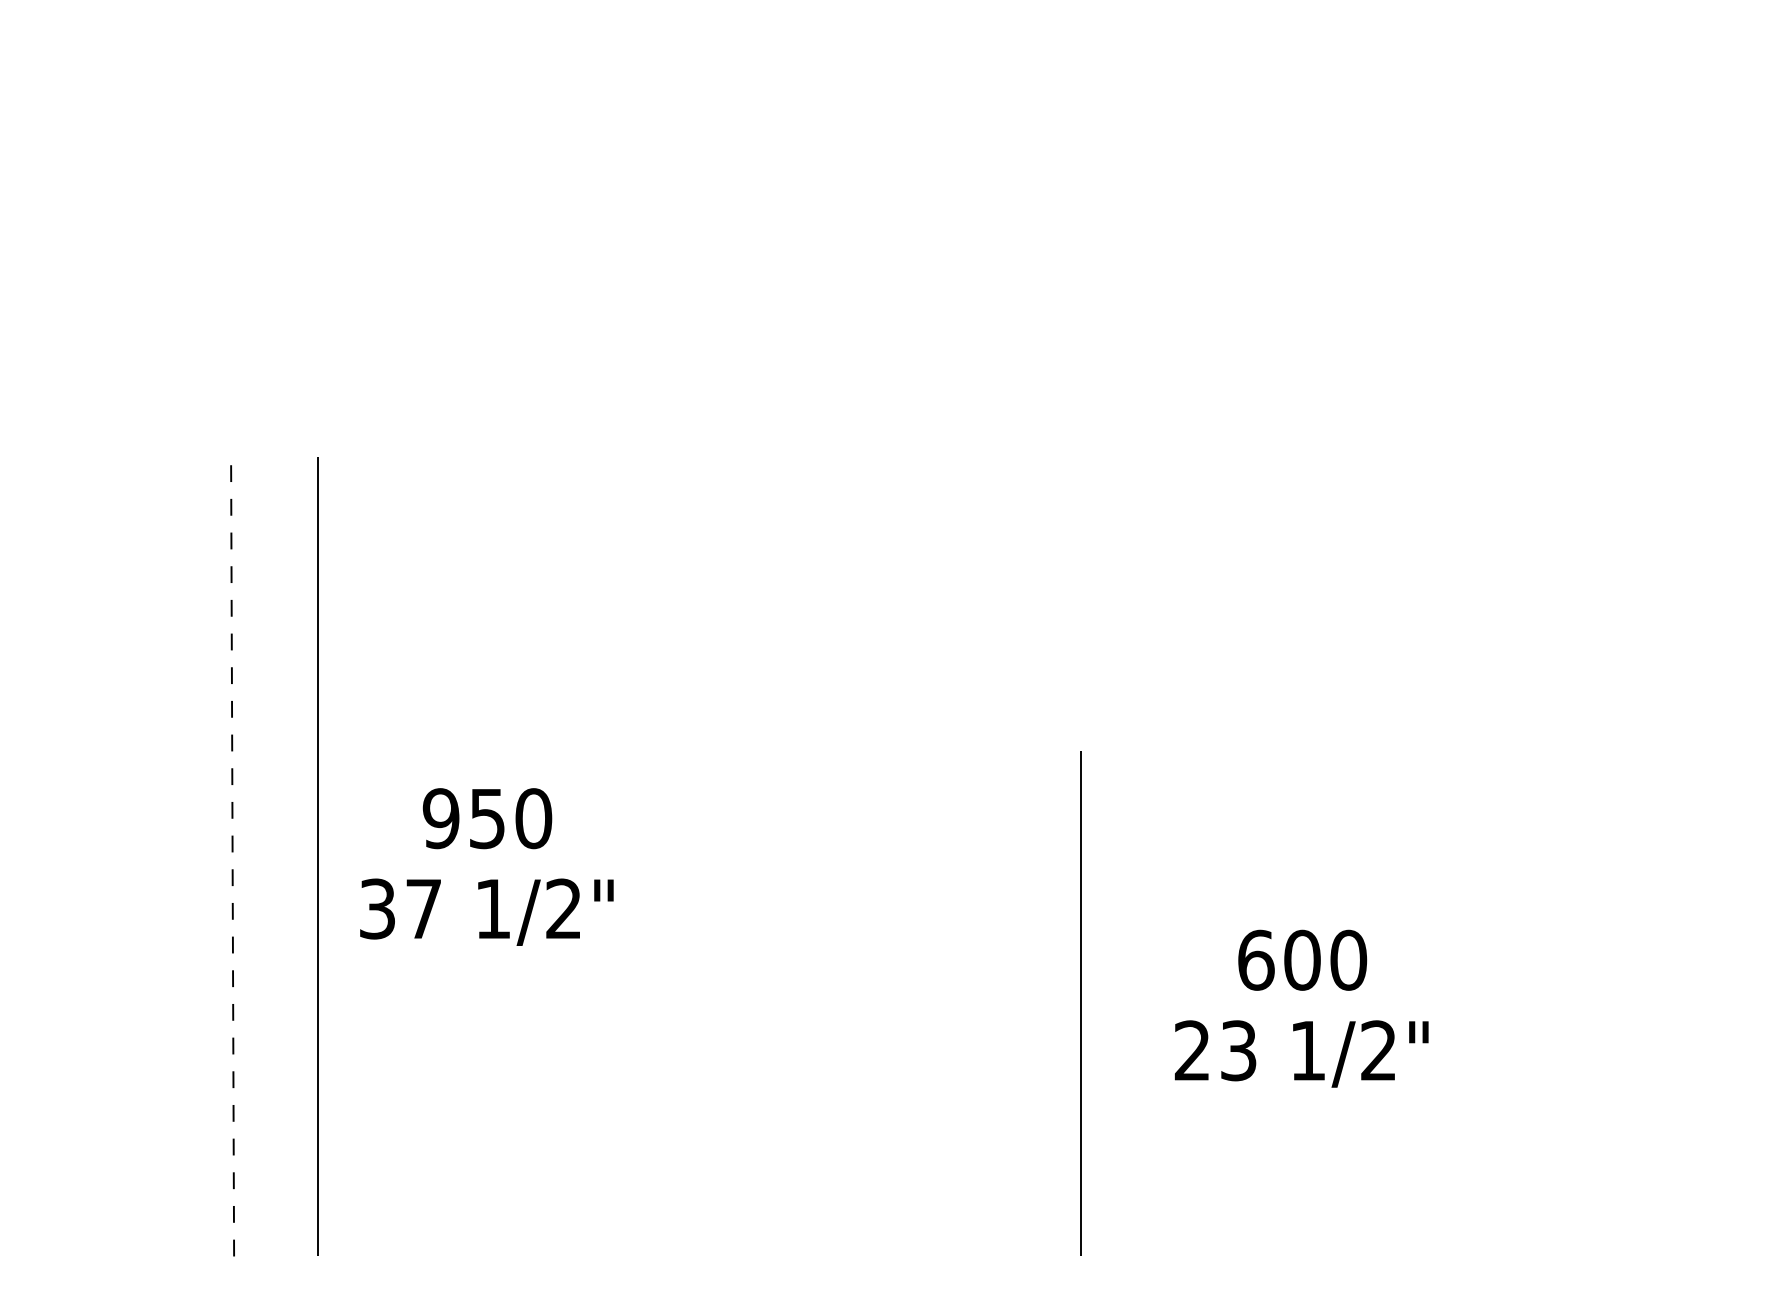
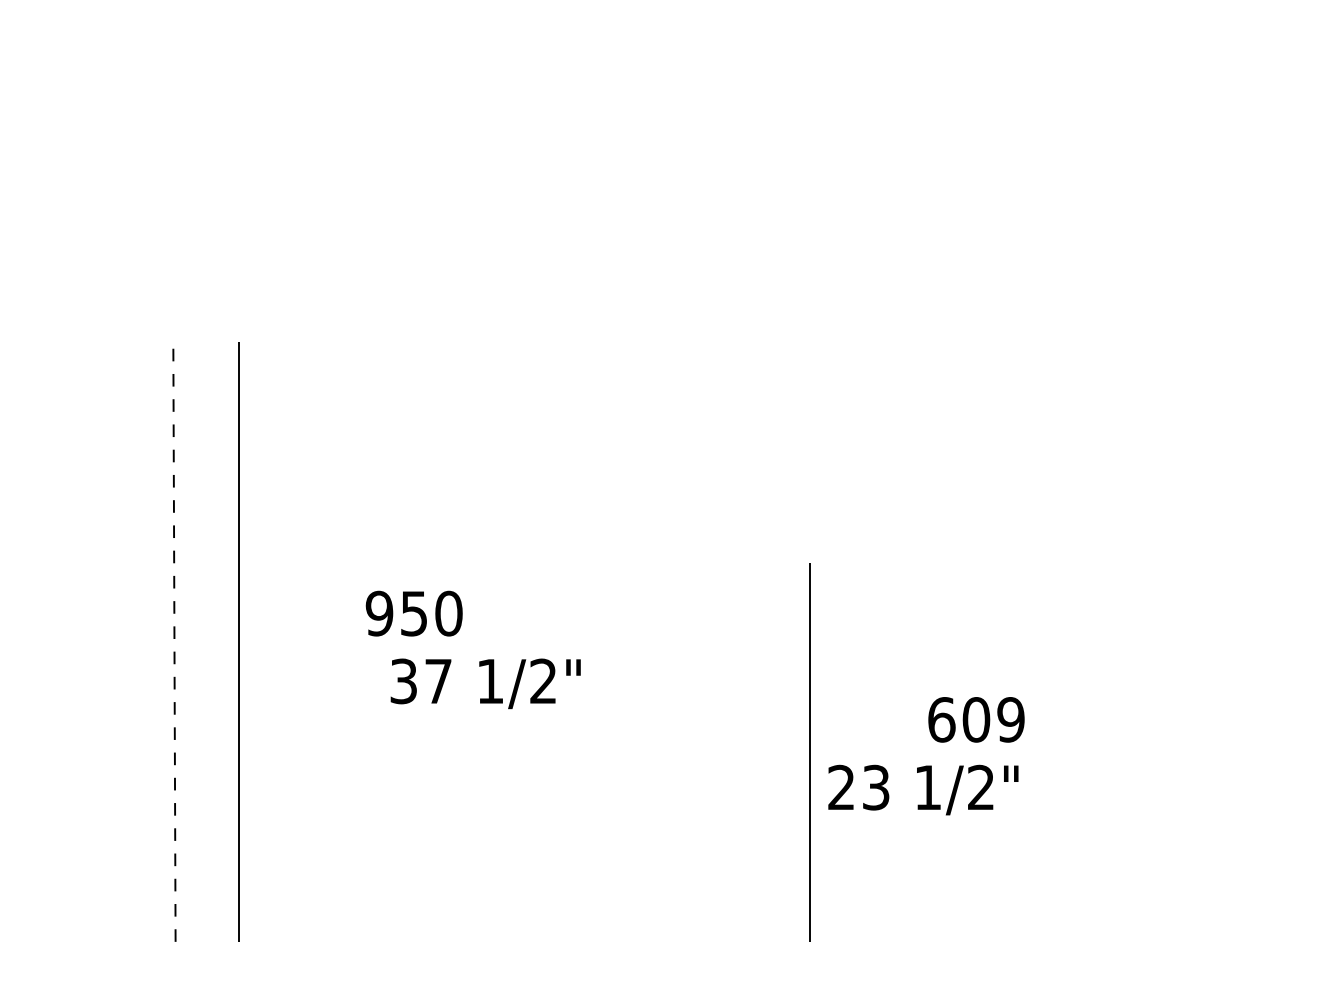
text: (487, 818) -> (414, 613), moved
text: (486, 911) -> (485, 683), moved
text: (1348, 959) -> (1010, 719), 600 -> 609
text: (1301, 1053) -> (923, 789), moved

